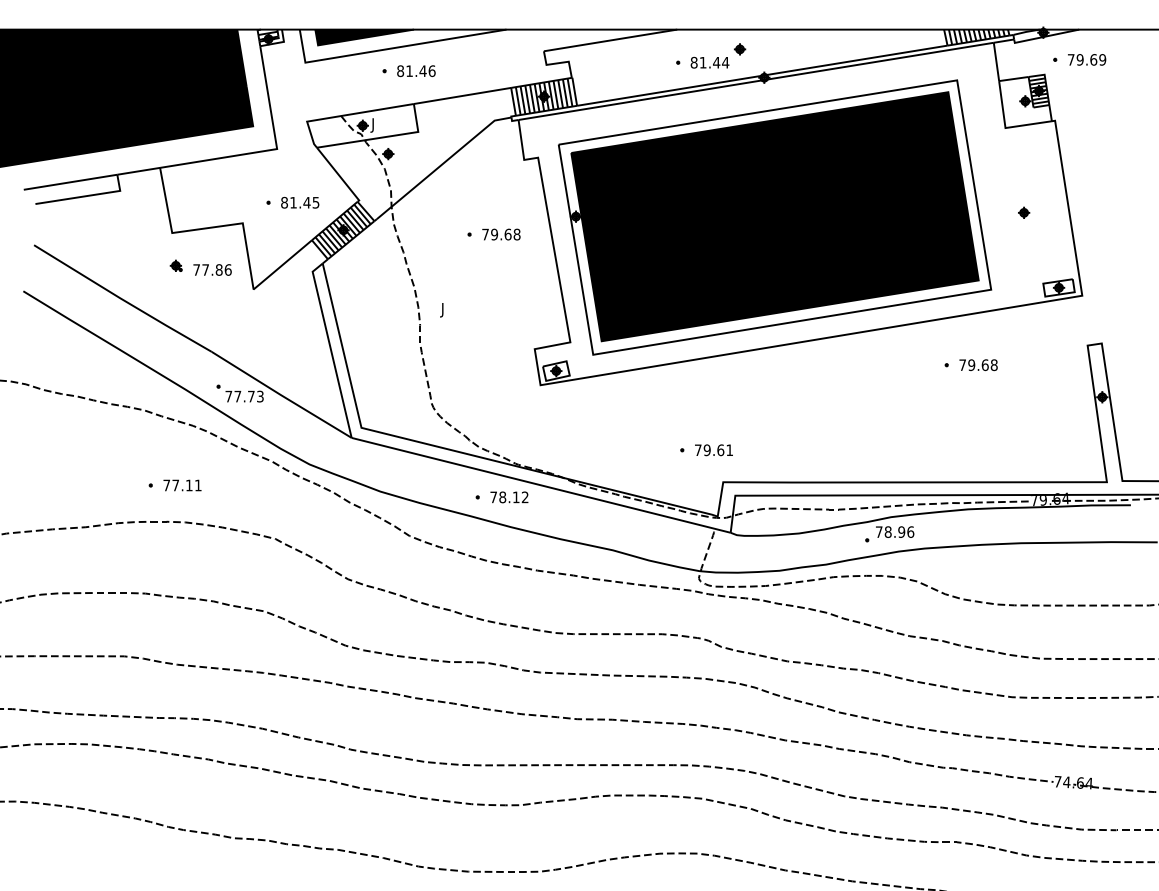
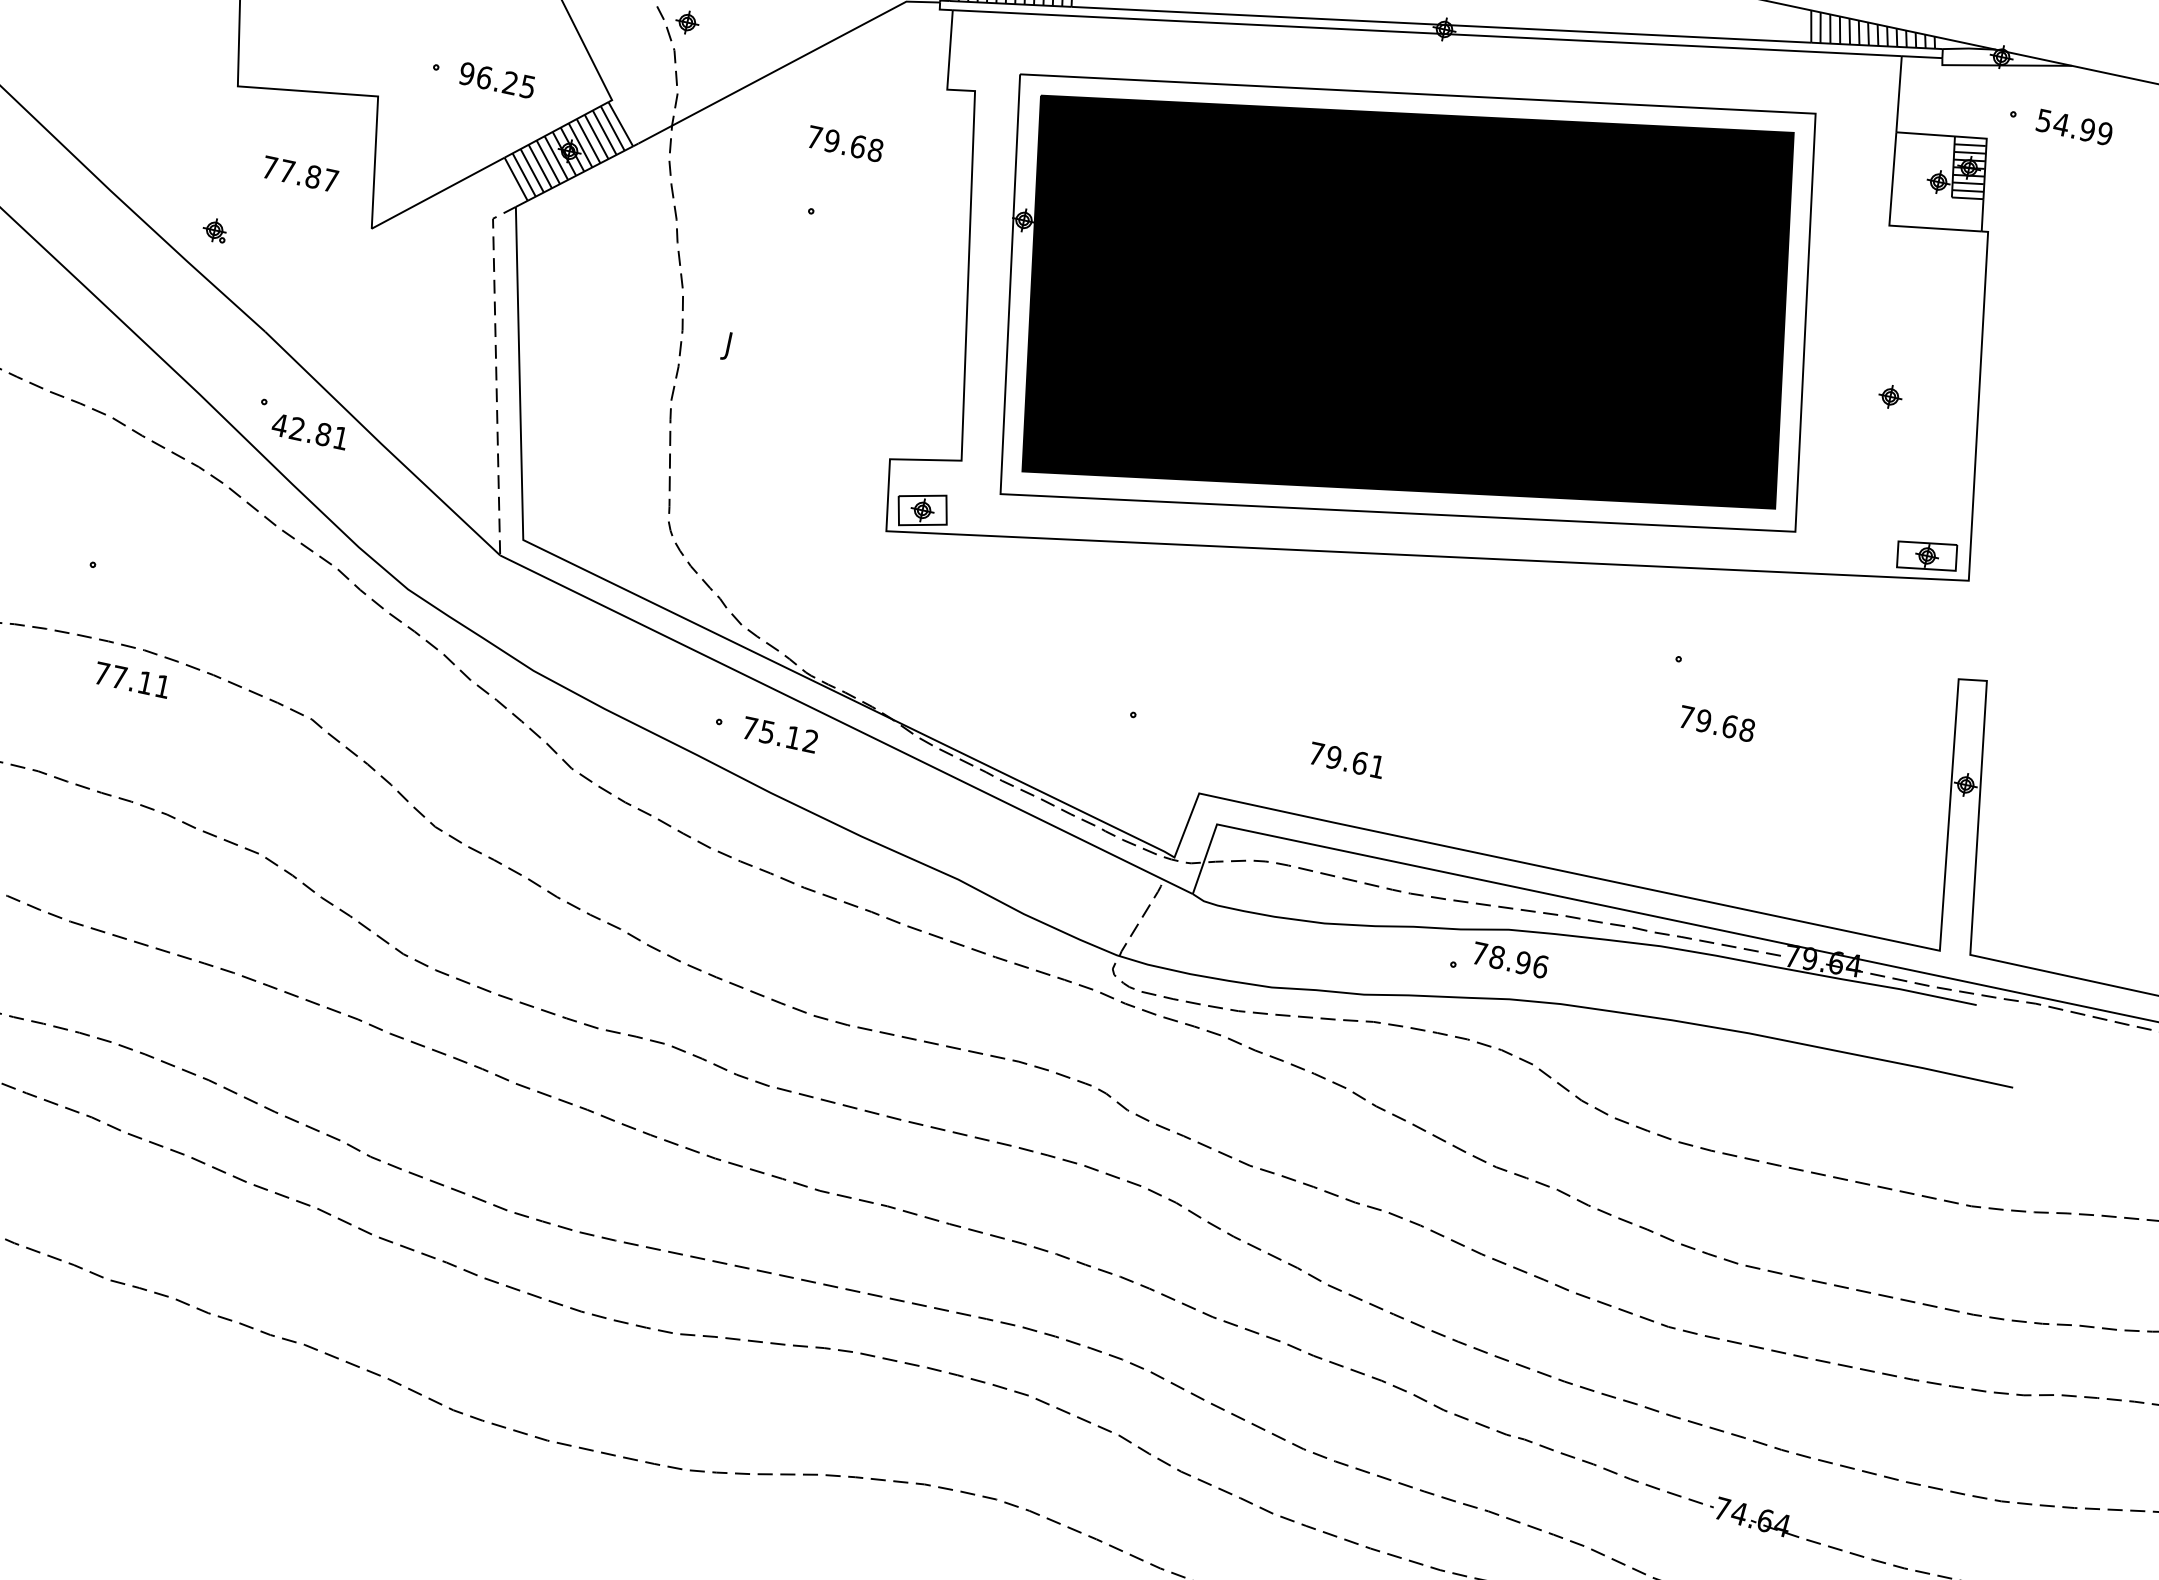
text: (1082, 59) -> (2066, 124), 79.69 -> 54.99
text: (295, 202) -> (488, 77), 81.45 -> 96.25
text: (501, 234) -> (845, 143), moved
part: (175, 265) -> (214, 229), moved
text: (227, 269) -> (329, 179), 77.86 -> 77.87
line: (330, 347) -> (496, 372), solid -> dashed
text: (978, 365) -> (1716, 724), moved
text: (244, 396) -> (310, 431), 77.73 -> 42.81
text: (713, 450) -> (1345, 760), moved
text: (182, 485) -> (132, 680), moved
text: (502, 497) -> (766, 732), 78.12 -> 75.12

